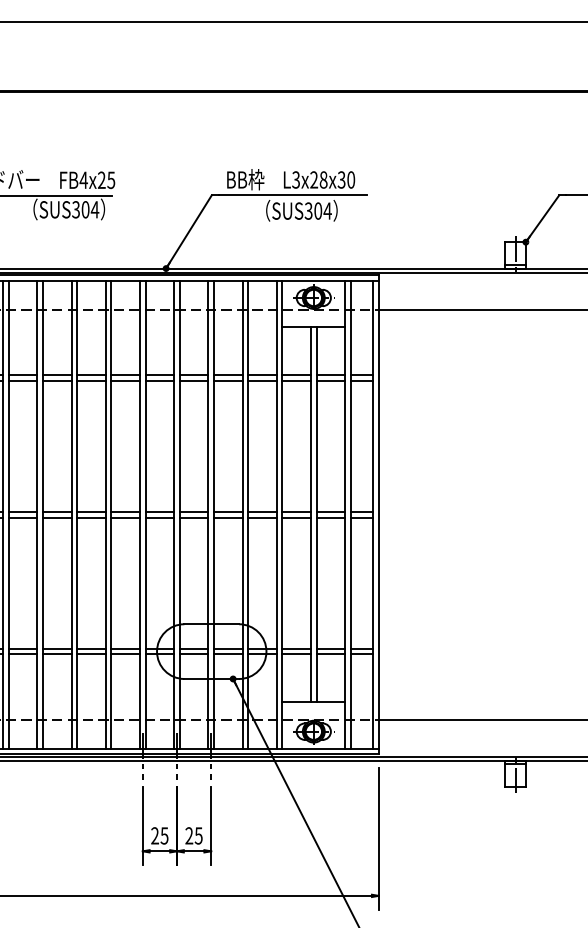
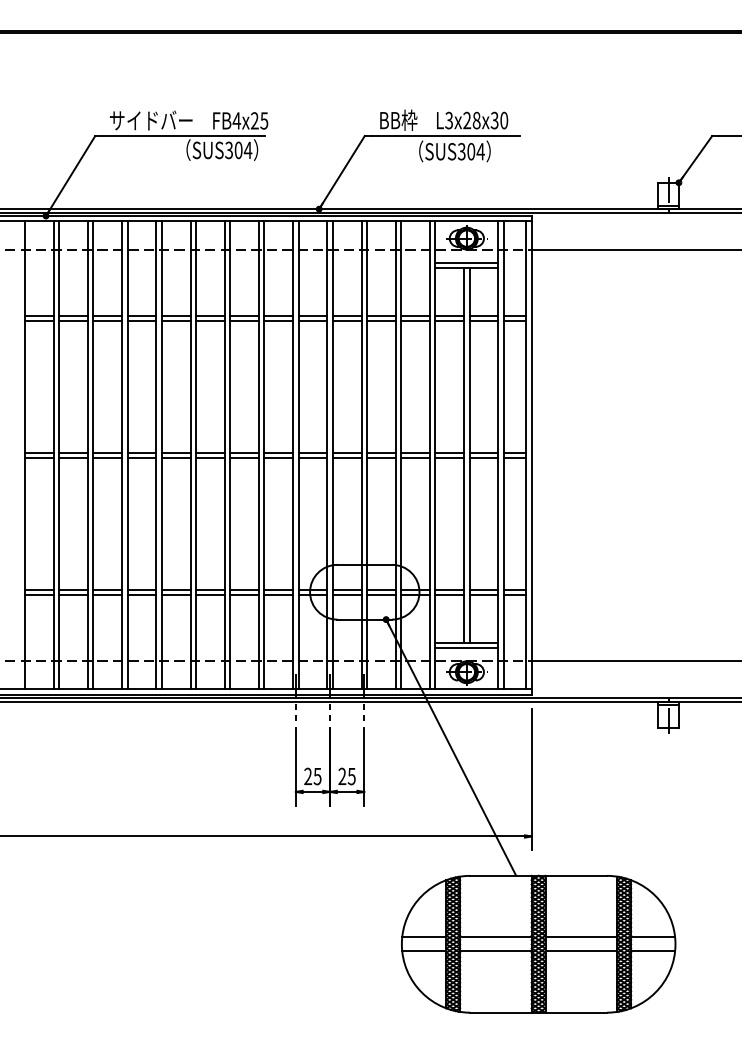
line: (313, 321) -> (466, 262), added
line: (313, 707) -> (466, 648), added

